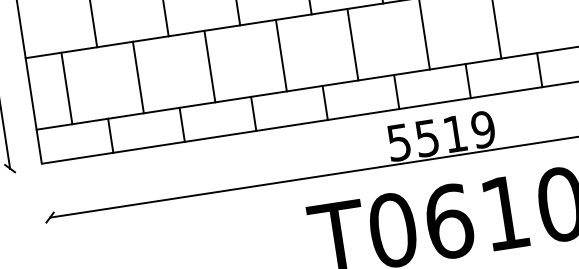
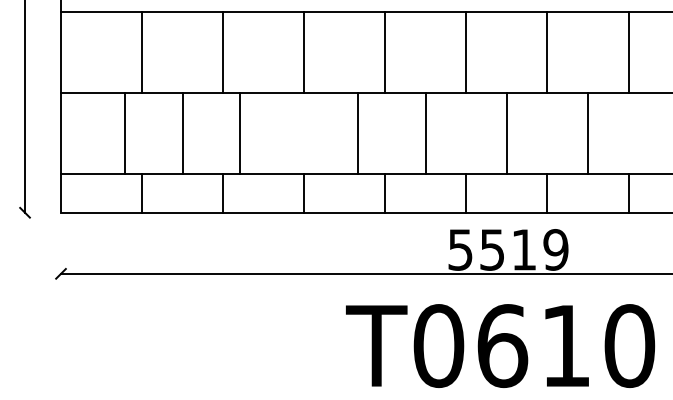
line: (281, 55) -> (357, 133), moved
line: (209, 66) -> (239, 133), moved
line: (66, 88) -> (124, 133), moved

